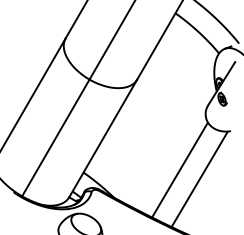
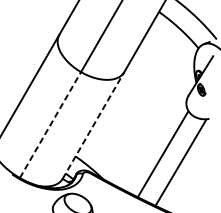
line: (56, 137) -> (51, 124), solid -> dashed
line: (103, 138) -> (93, 125), solid -> dashed

